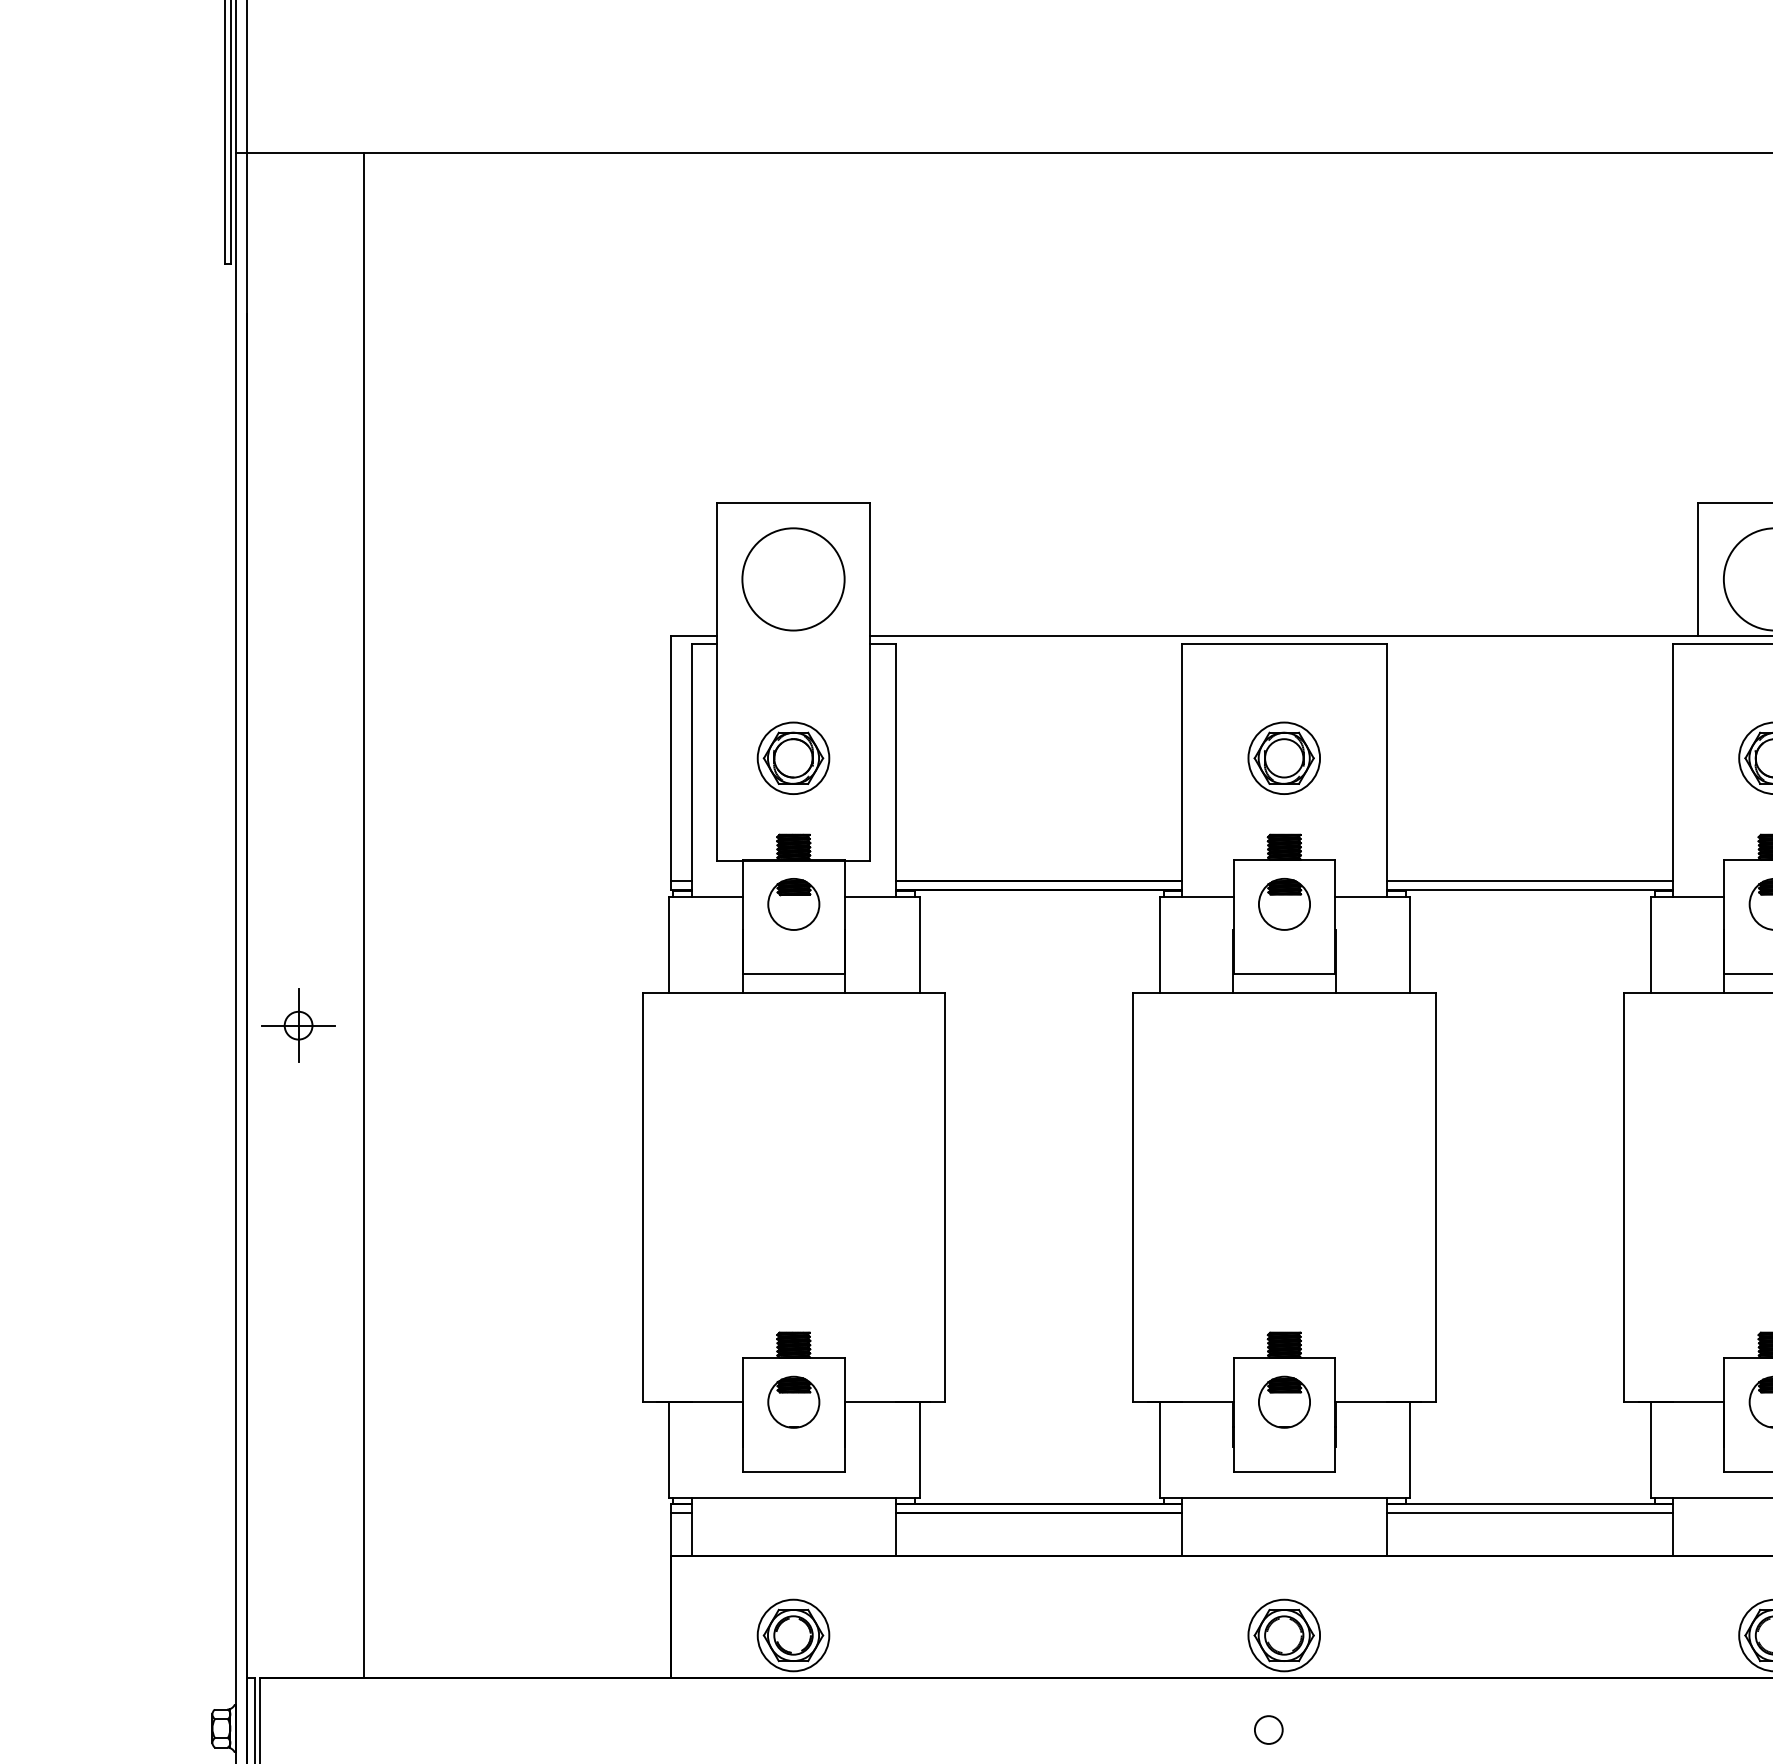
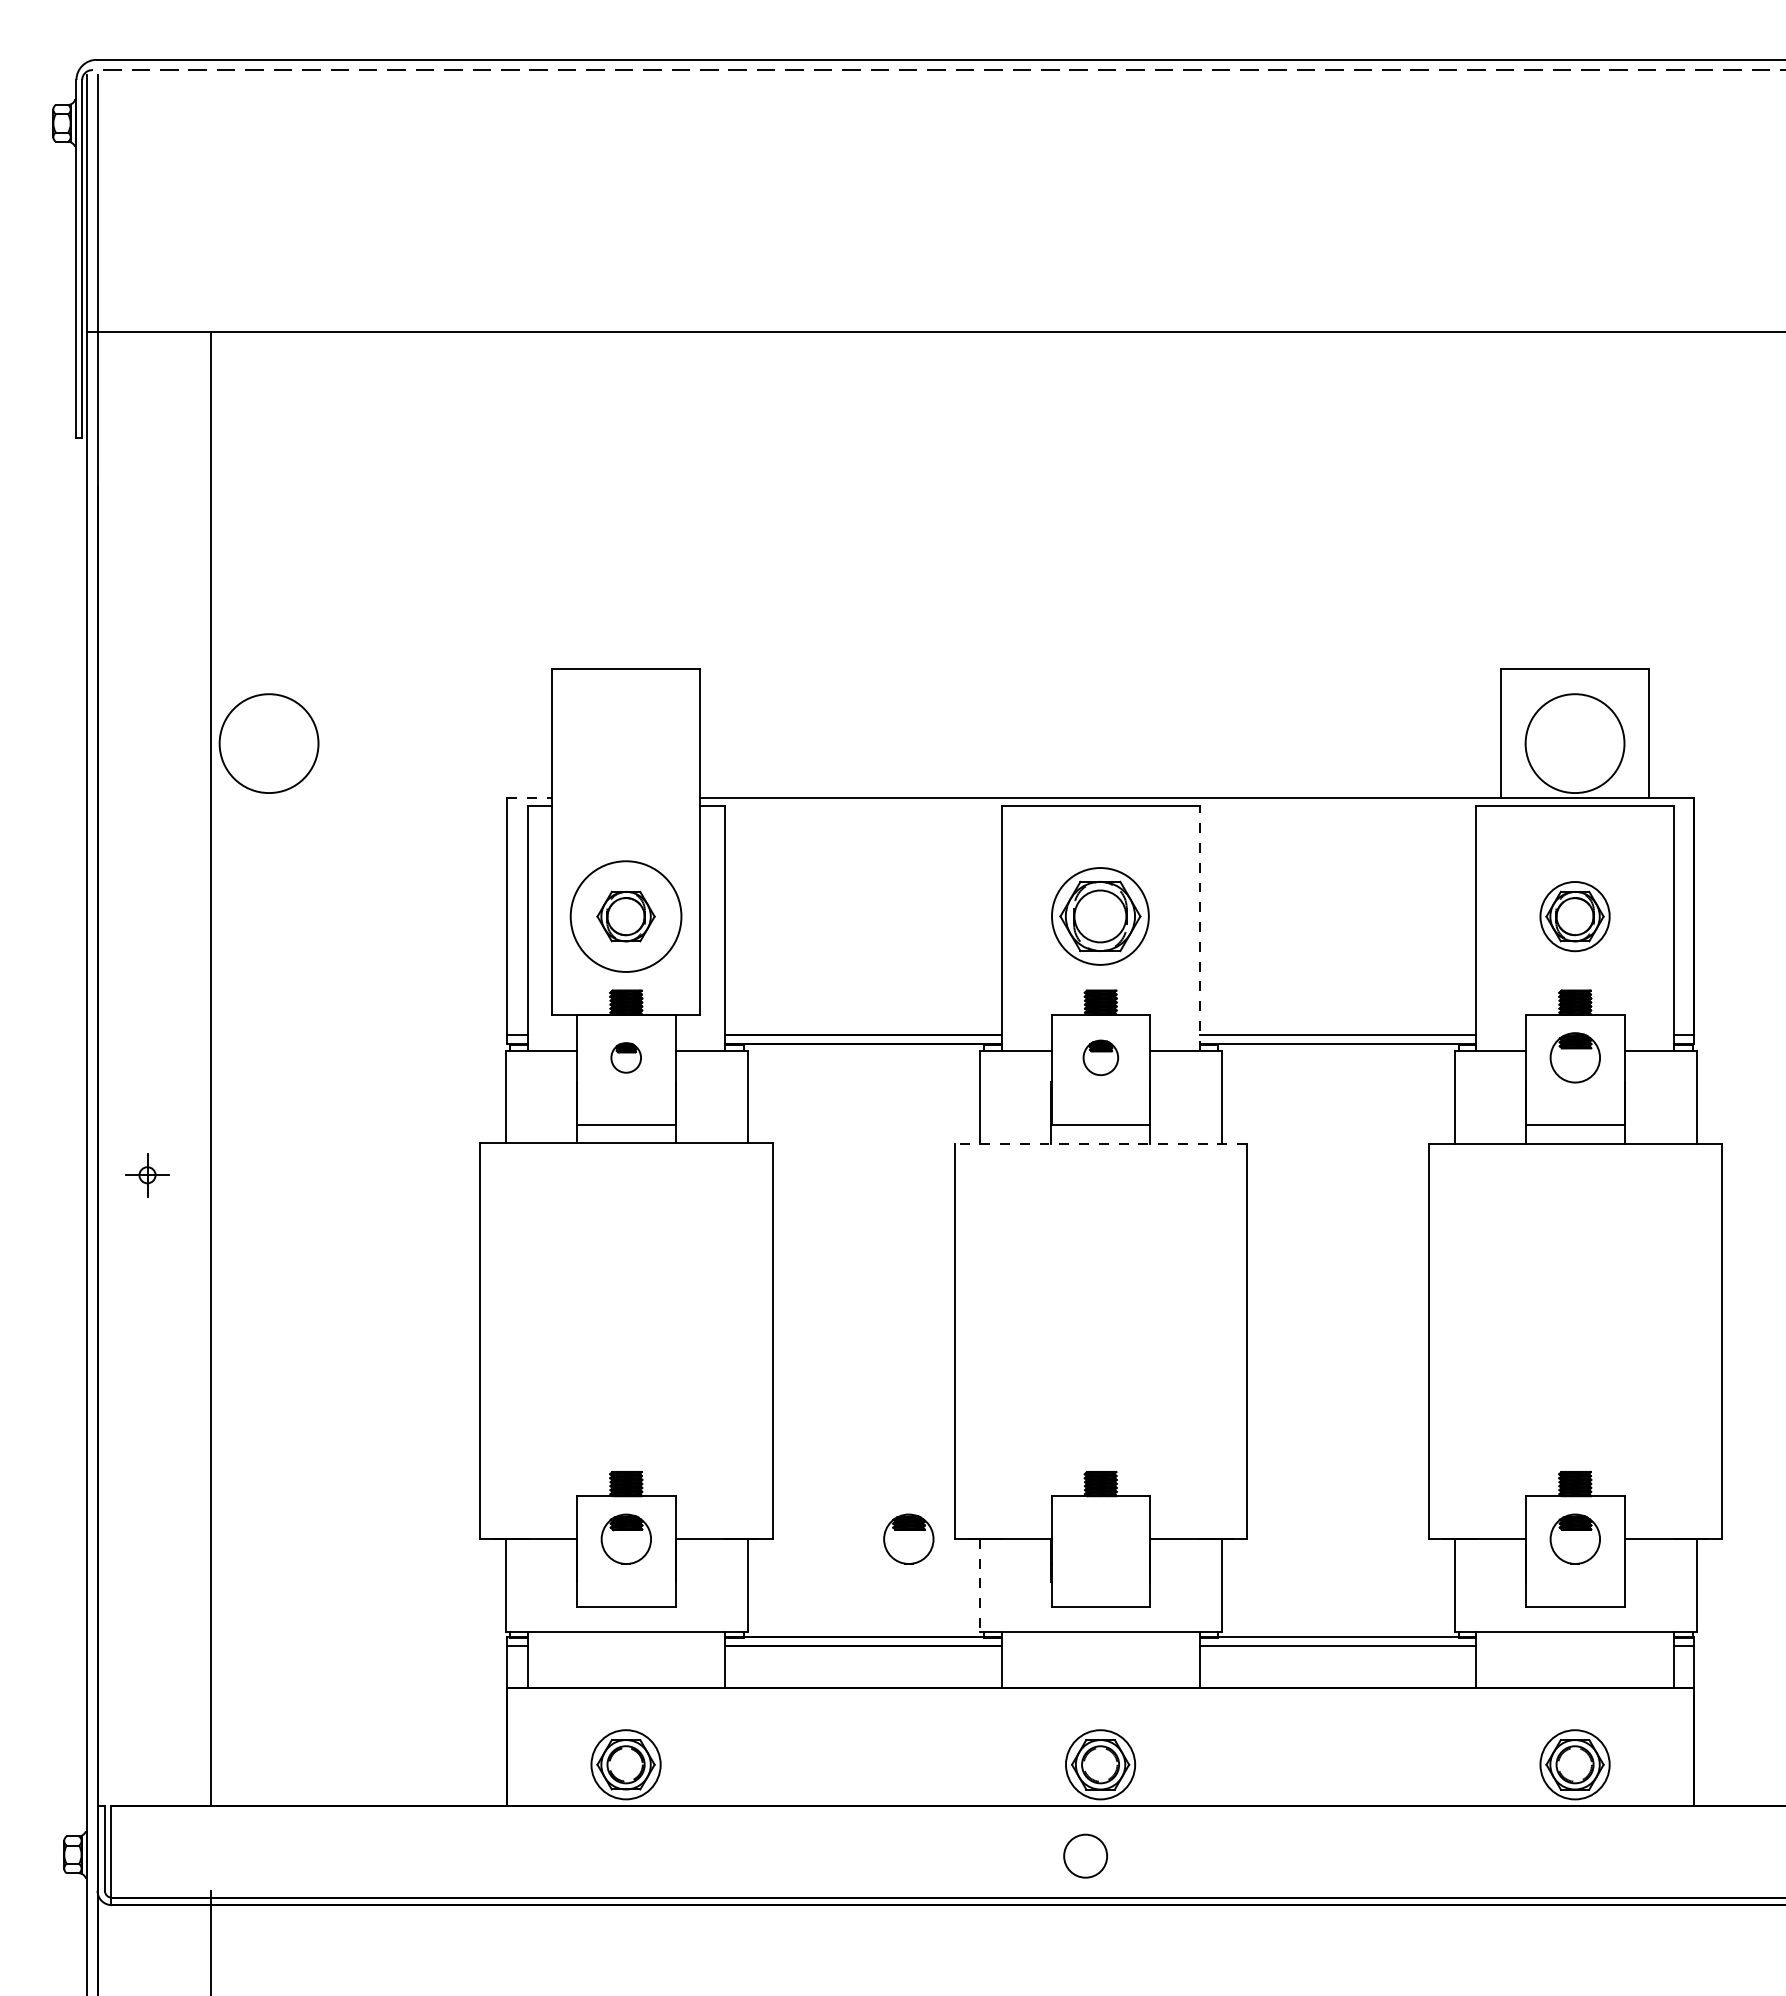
circle: (792, 579) -> (268, 743), moved
line: (694, 636) -> (530, 798), solid -> dashed
circle: (792, 758) -> (625, 916), size x1.6
part: (1284, 758) -> (1100, 916), size x1.4
line: (1386, 770) -> (1199, 928), solid -> dashed
part: (792, 904) -> (625, 1057), size x0.6
part: (1284, 904) -> (1100, 1057), size x0.7
line: (1284, 992) -> (1100, 1143), solid -> dashed
part: (298, 1026) -> (147, 1175), size x0.6
part: (1284, 1401) -> (908, 1538), moved
line: (1160, 1450) -> (980, 1585), solid -> dashed
circle: (1268, 1729) -> (1085, 1855), size x1.6

